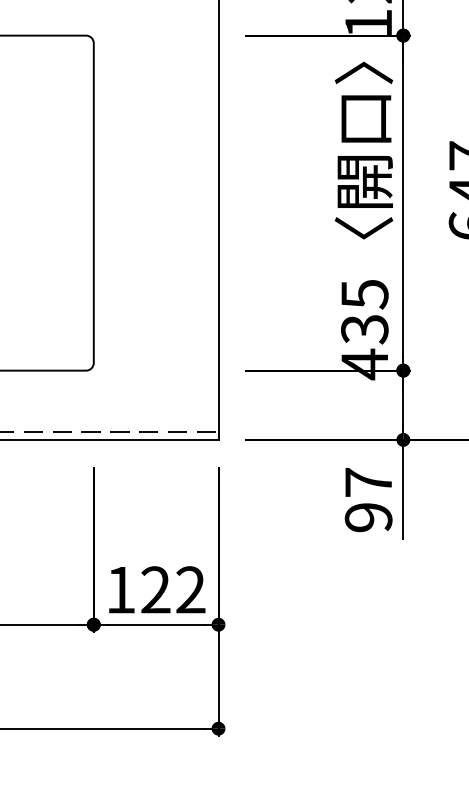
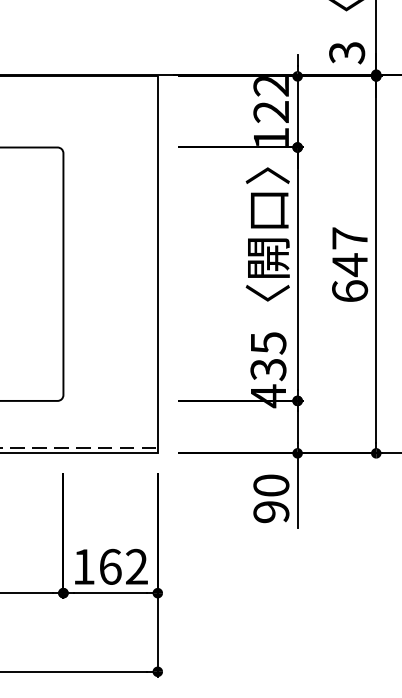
text: (368, 482) -> (271, 485), 97 -> 90
text: (156, 589) -> (110, 566), 122 -> 162

